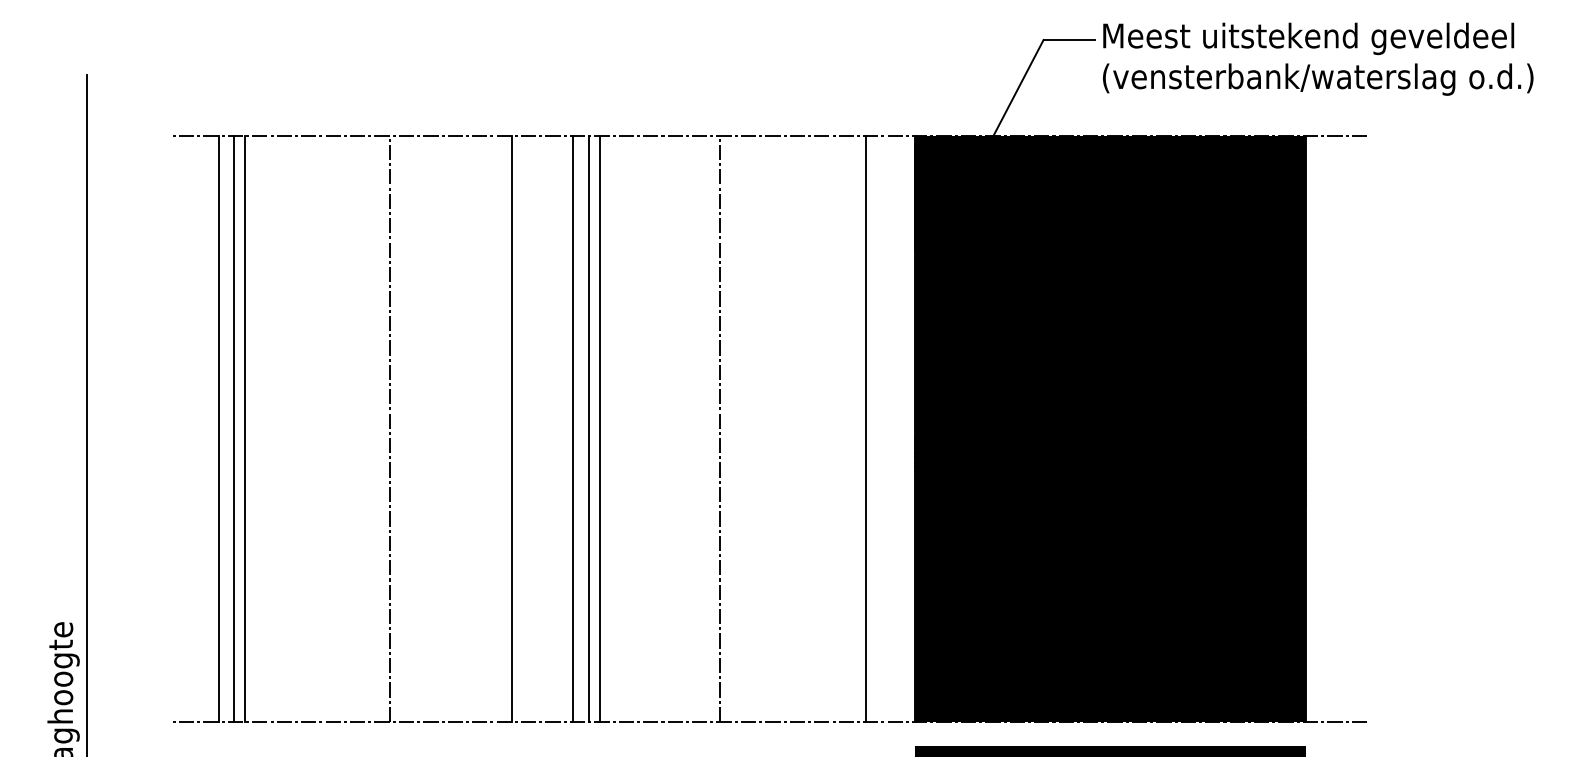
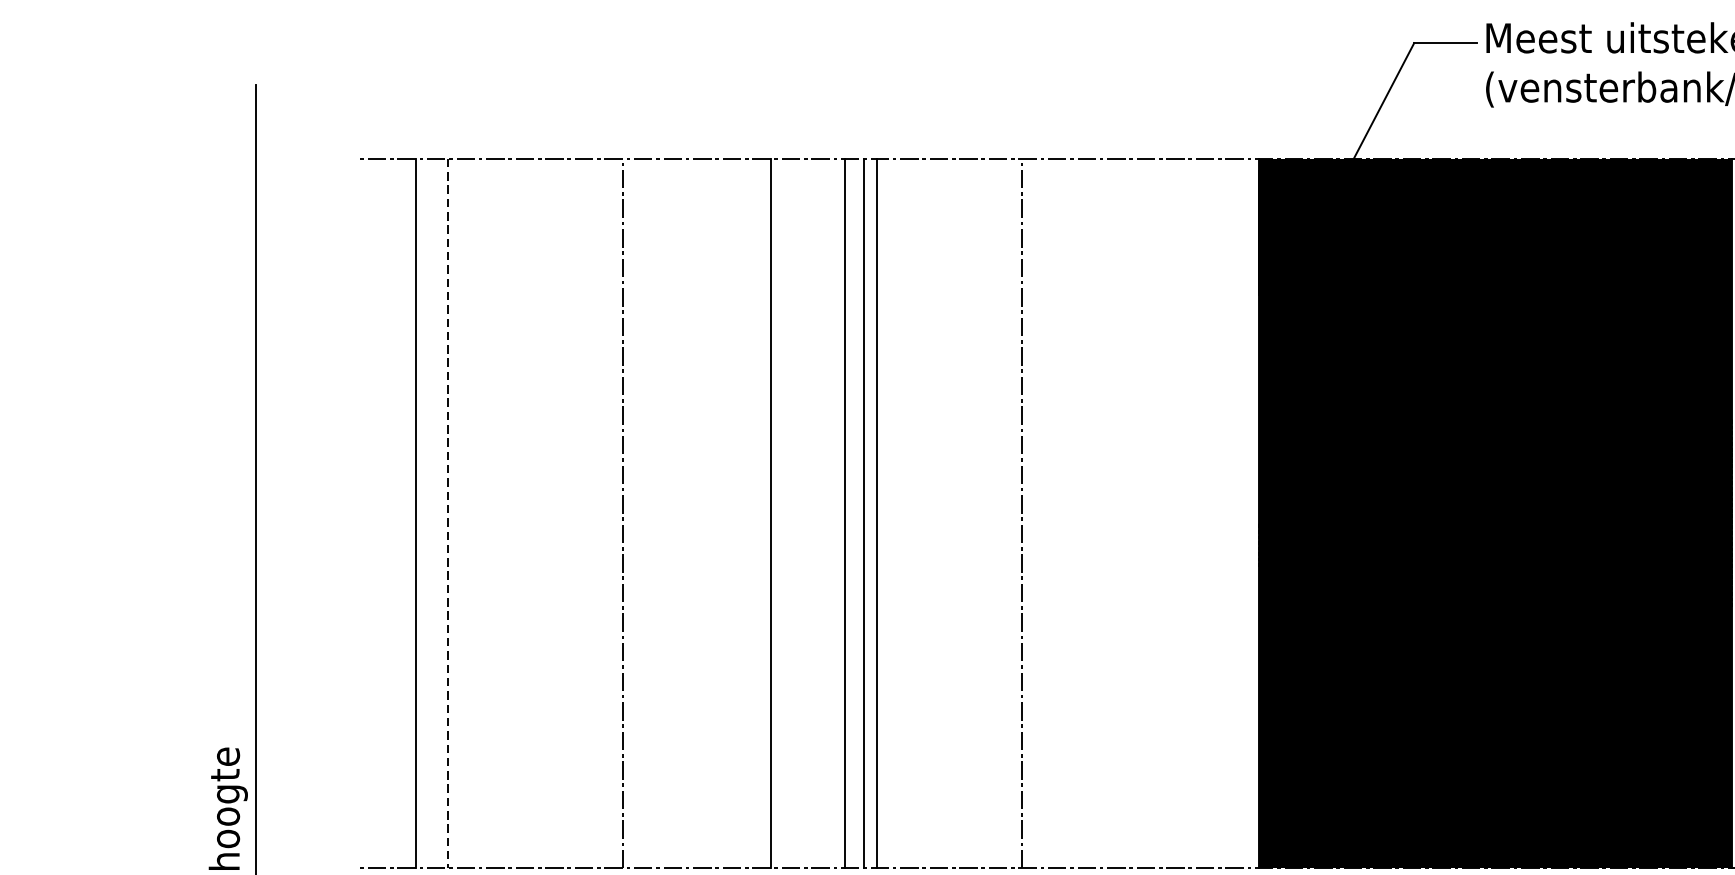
line: (234, 428) -> (435, 513), removed
line: (866, 428) -> (1199, 513), removed
line: (245, 429) -> (448, 514), solid -> dashed

